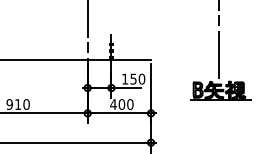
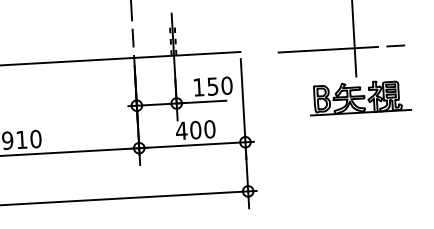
line: (211, 61) -> (341, 49), added

